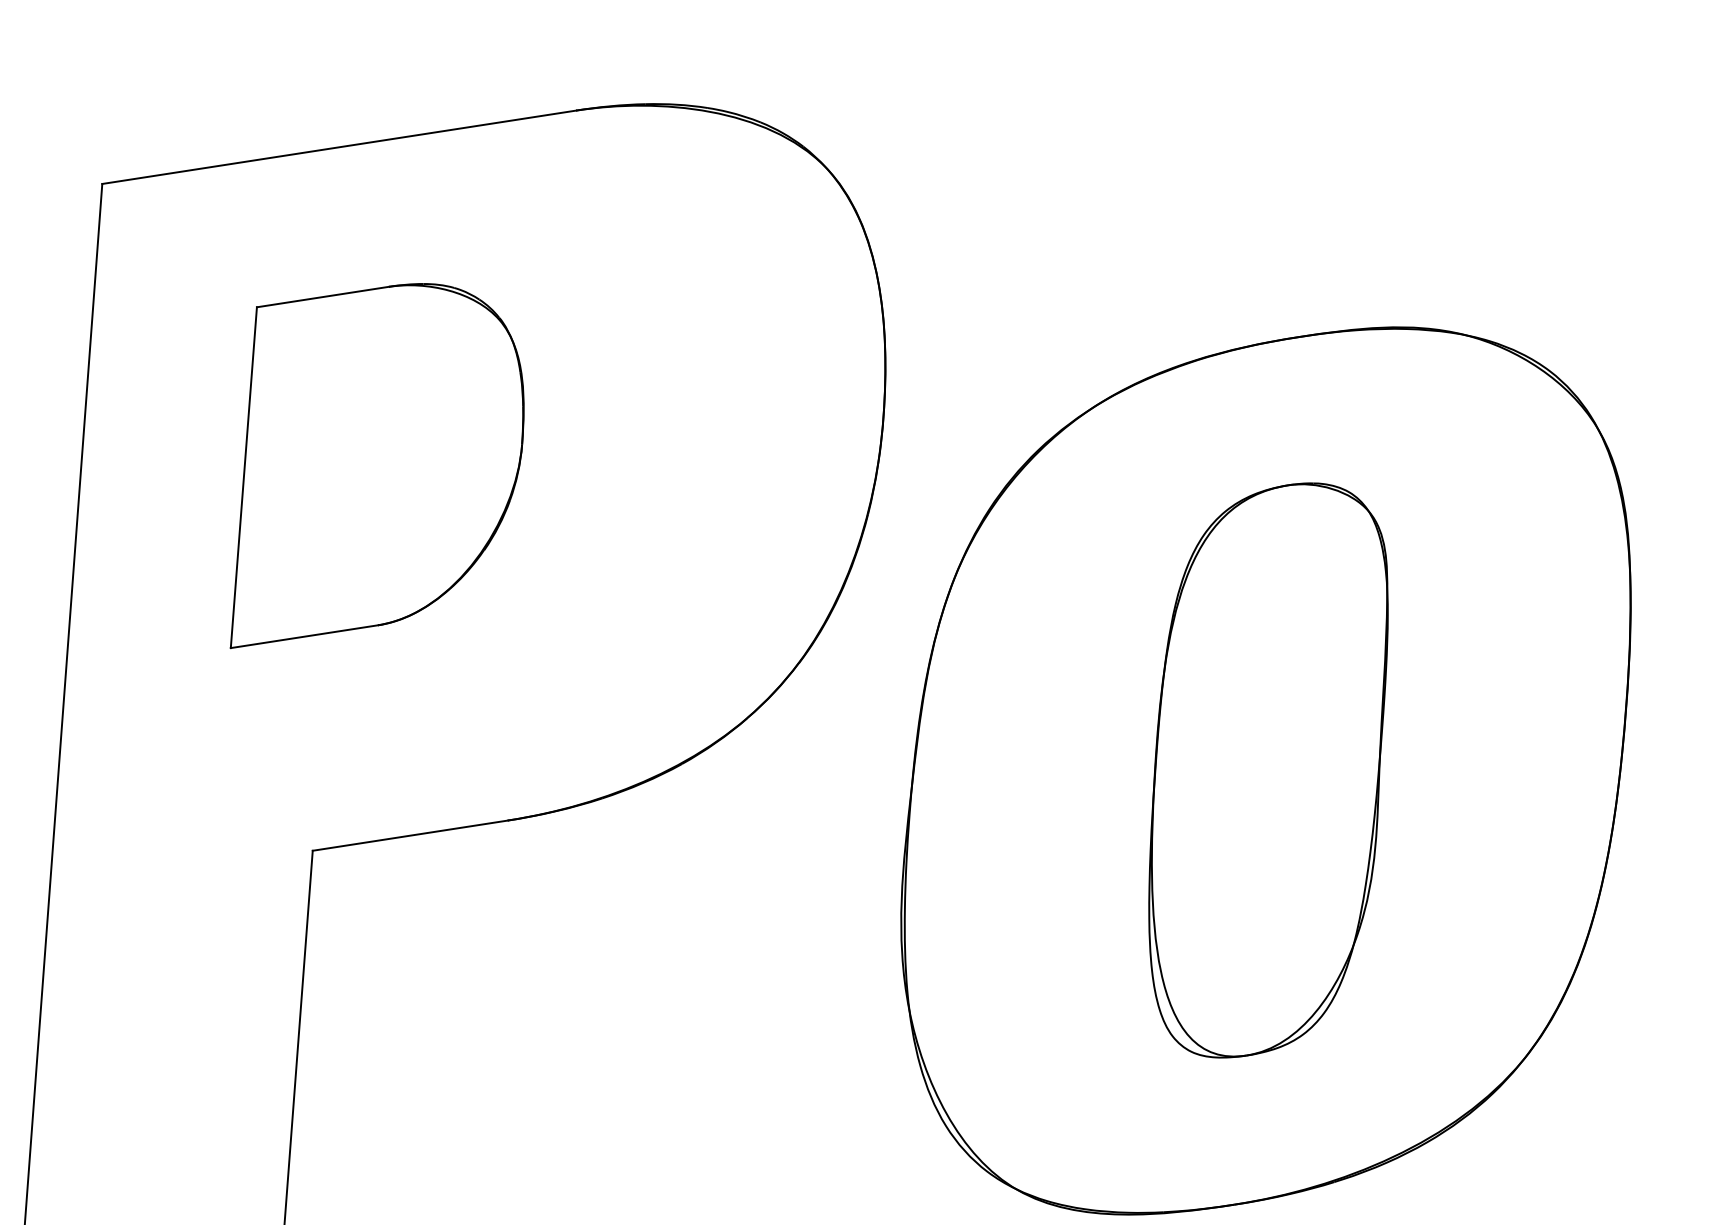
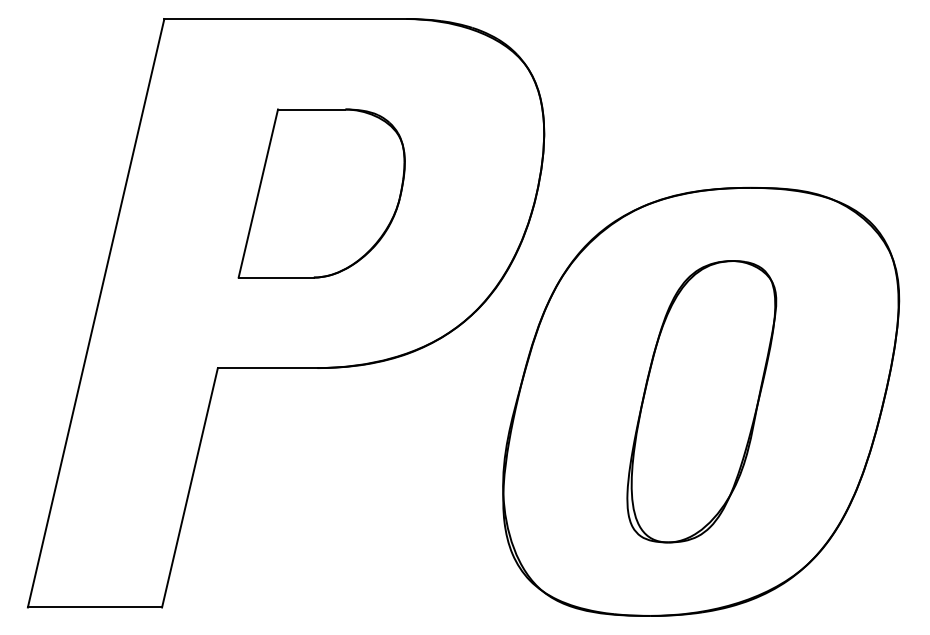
part: (367, 458) -> (321, 193), moved

